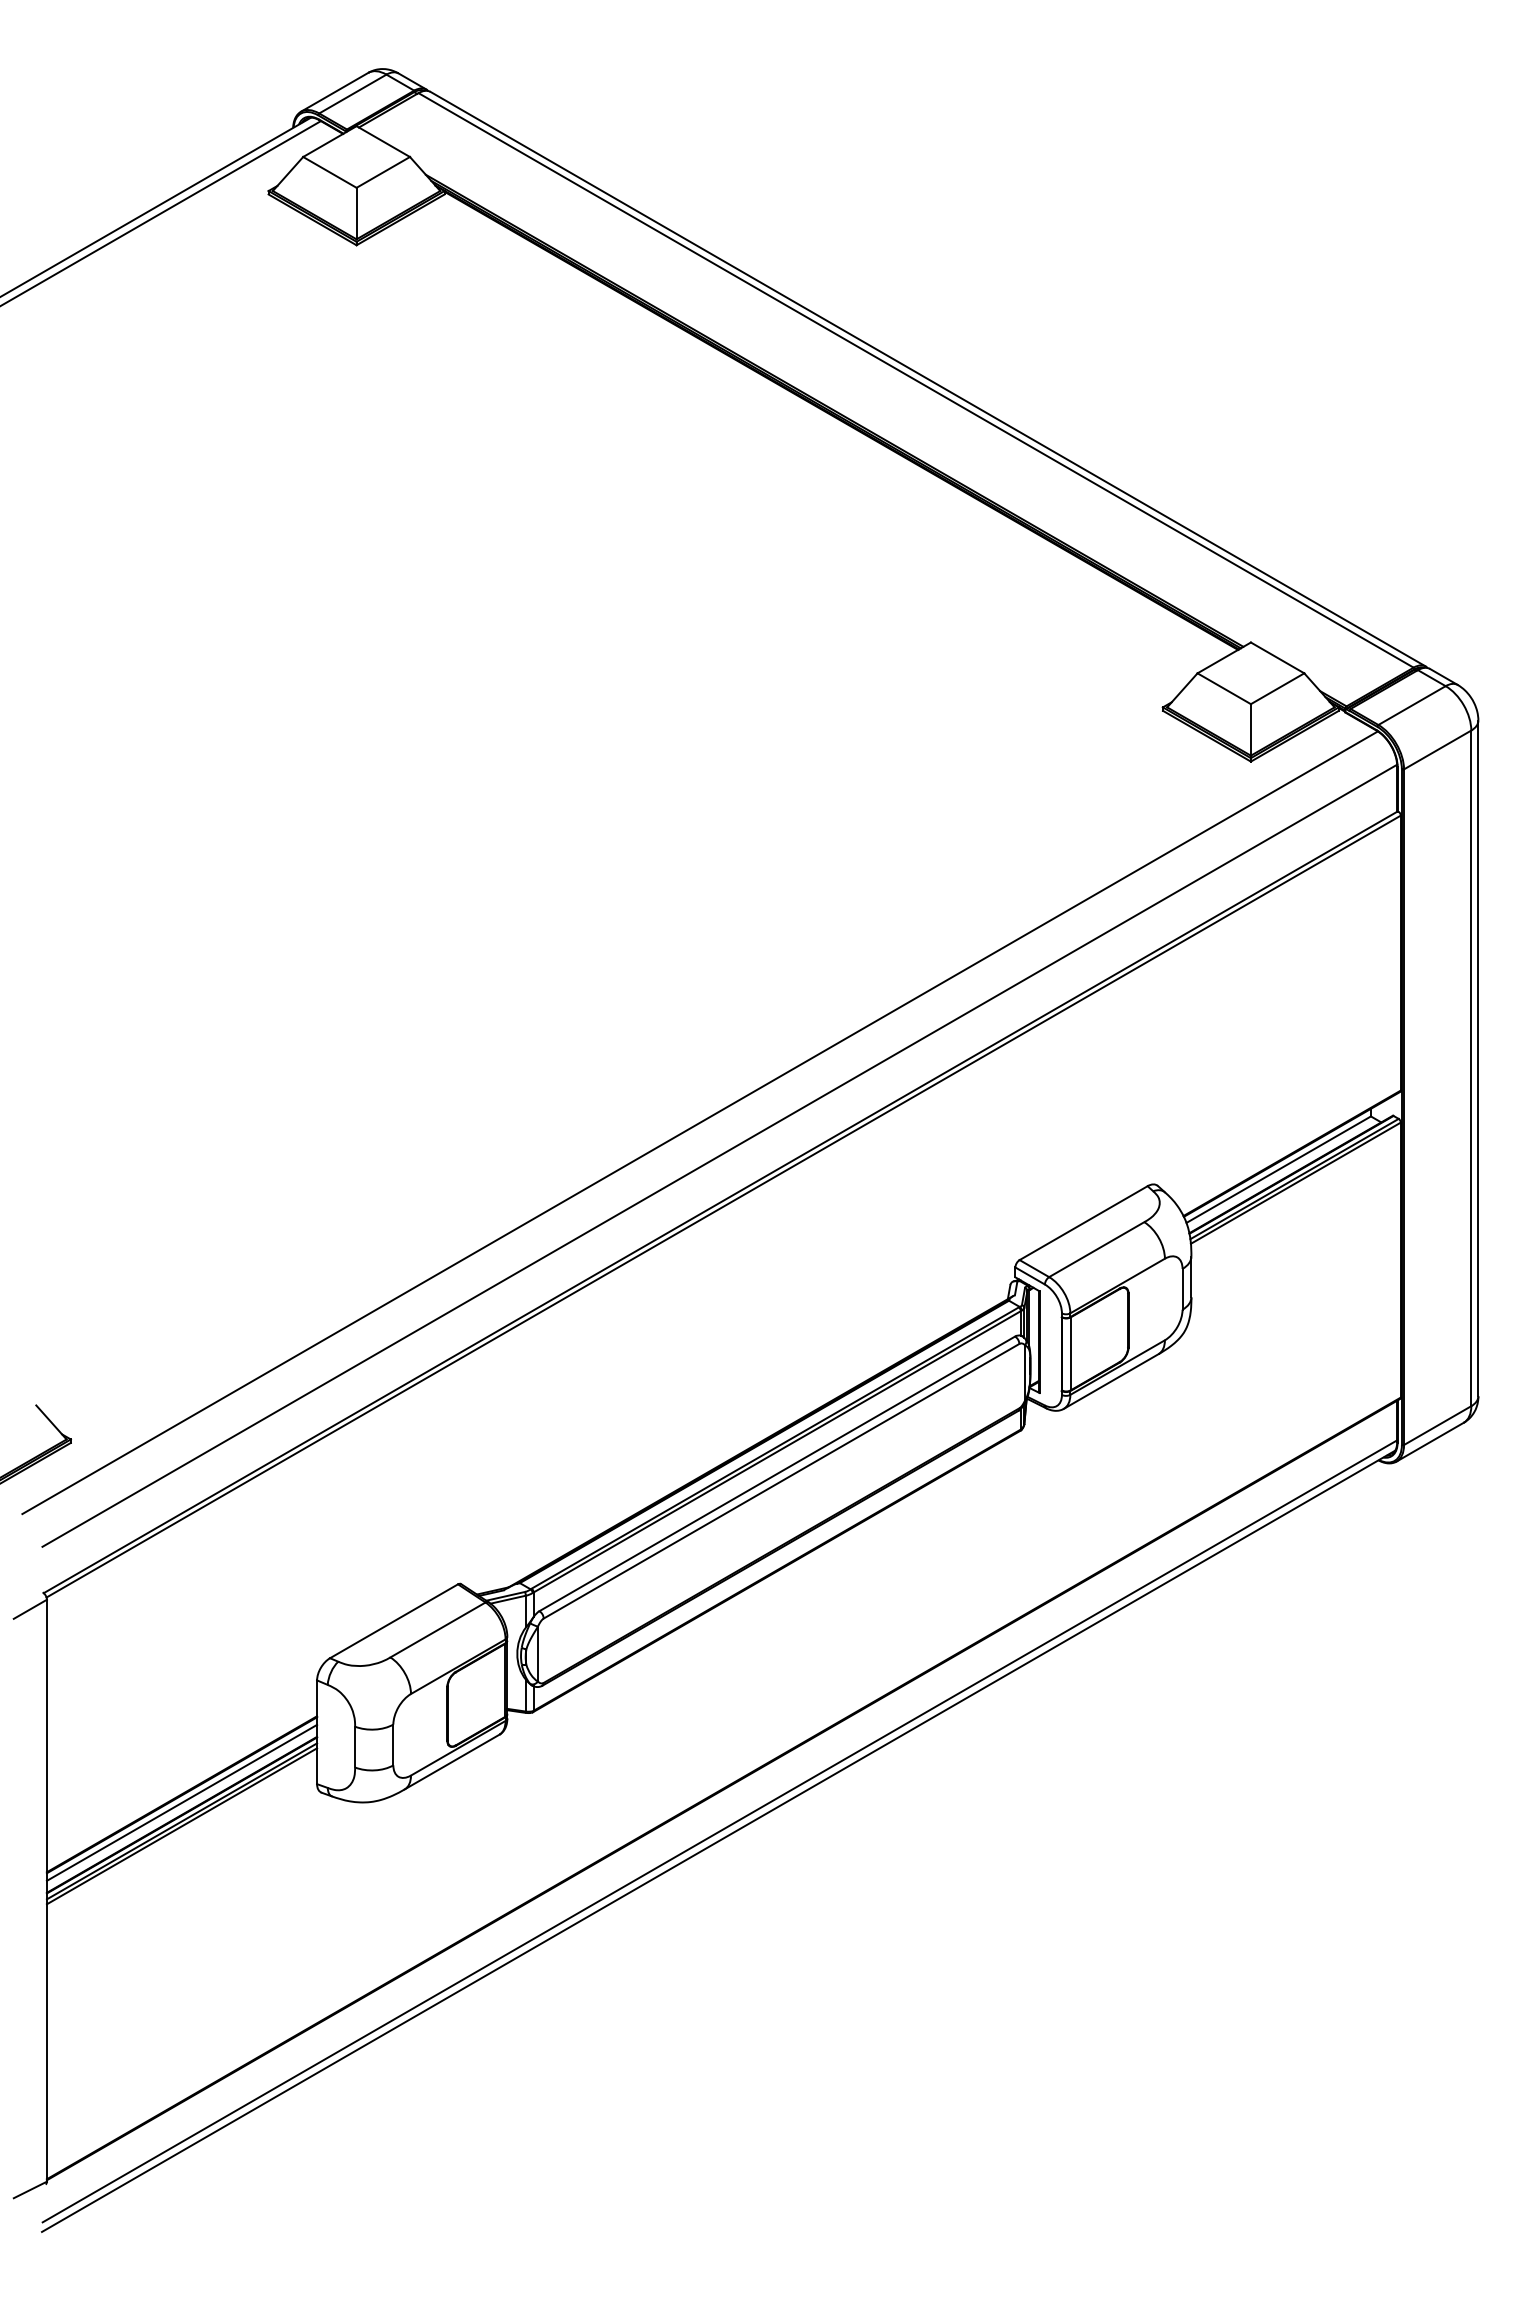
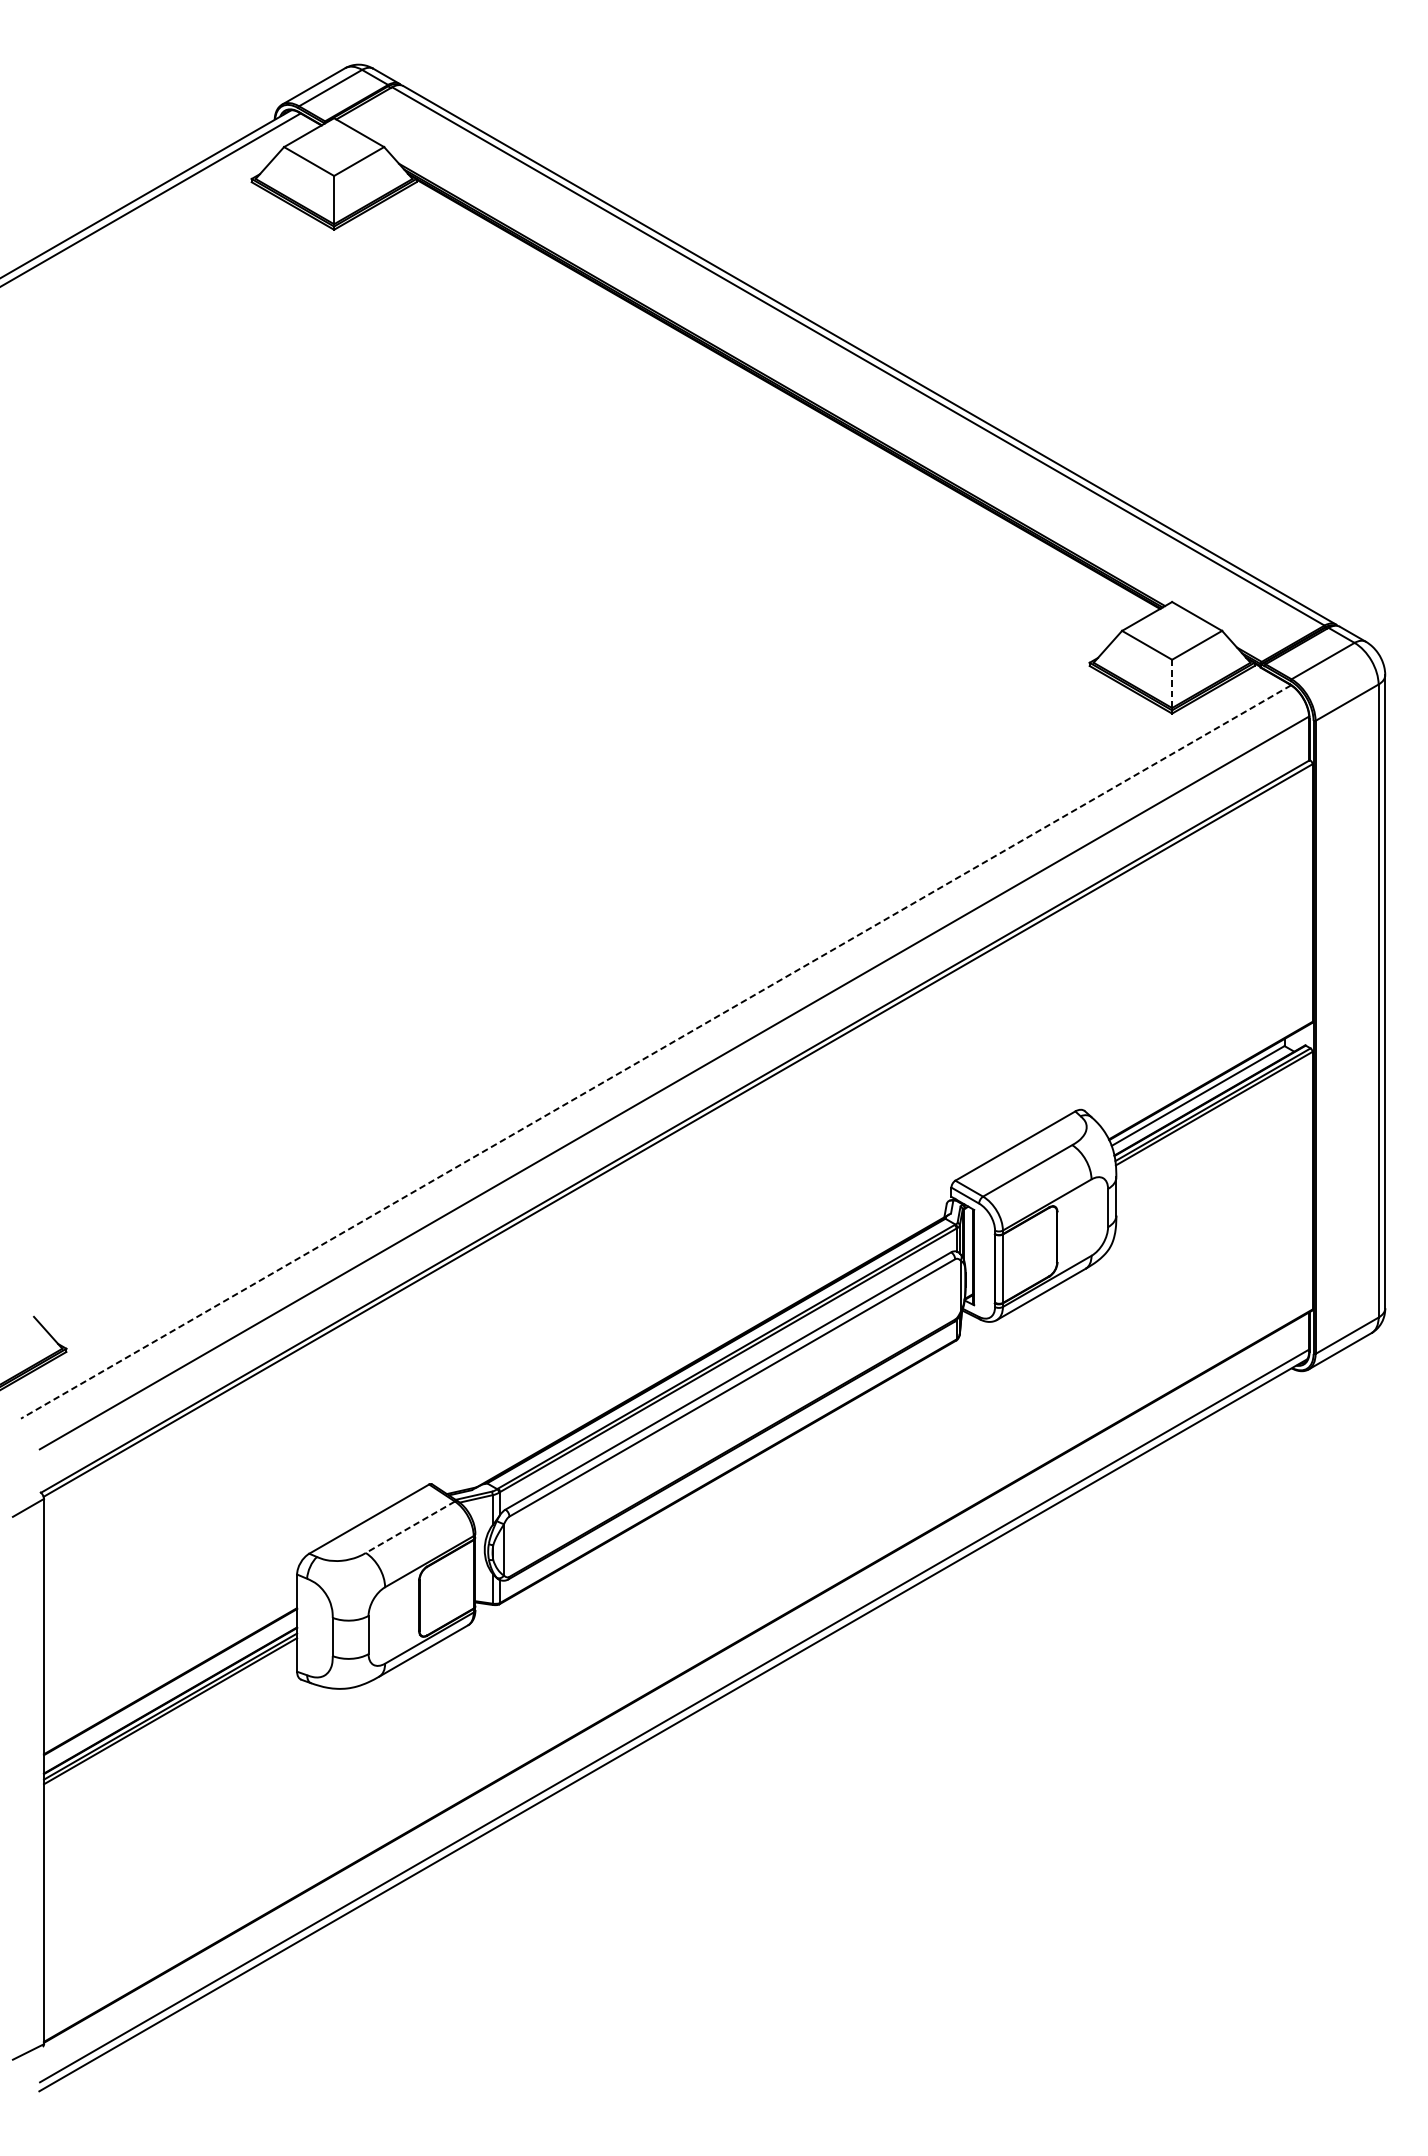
line: (1250, 729) -> (1171, 683), solid -> dashed
line: (700, 1122) -> (656, 1051), solid -> dashed
line: (437, 1629) -> (409, 1526), solid -> dashed
line: (181, 1802) -> (170, 1688), removed

